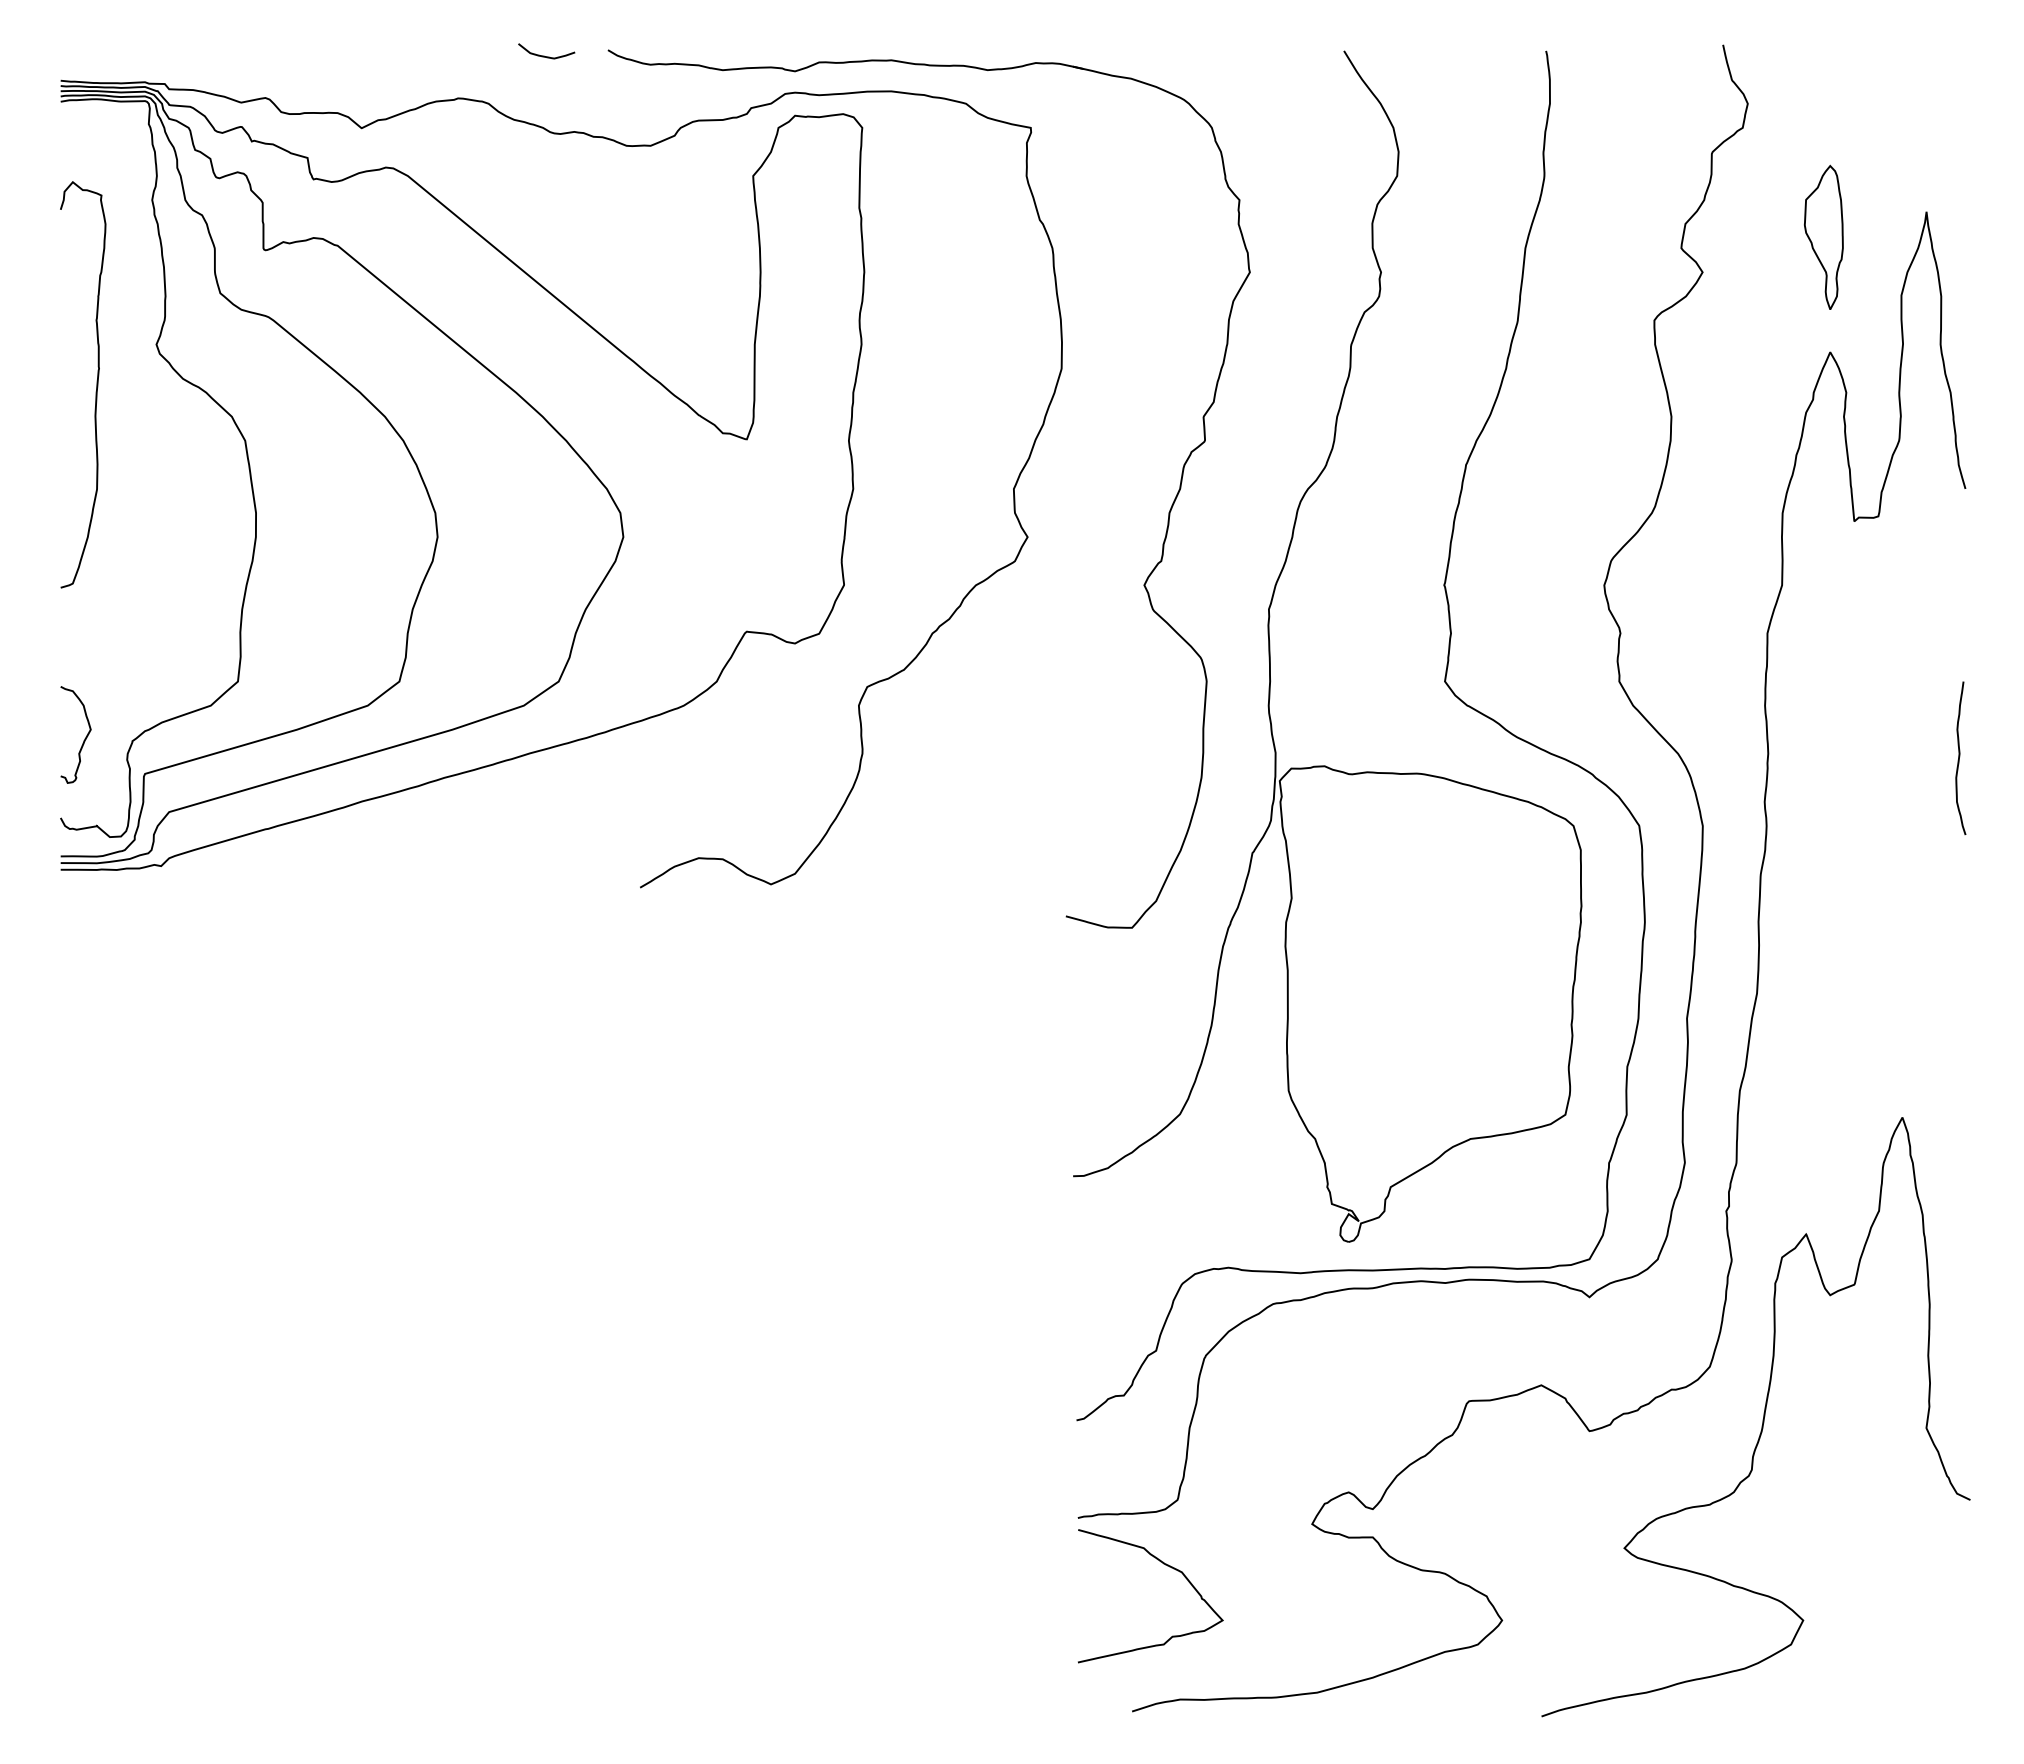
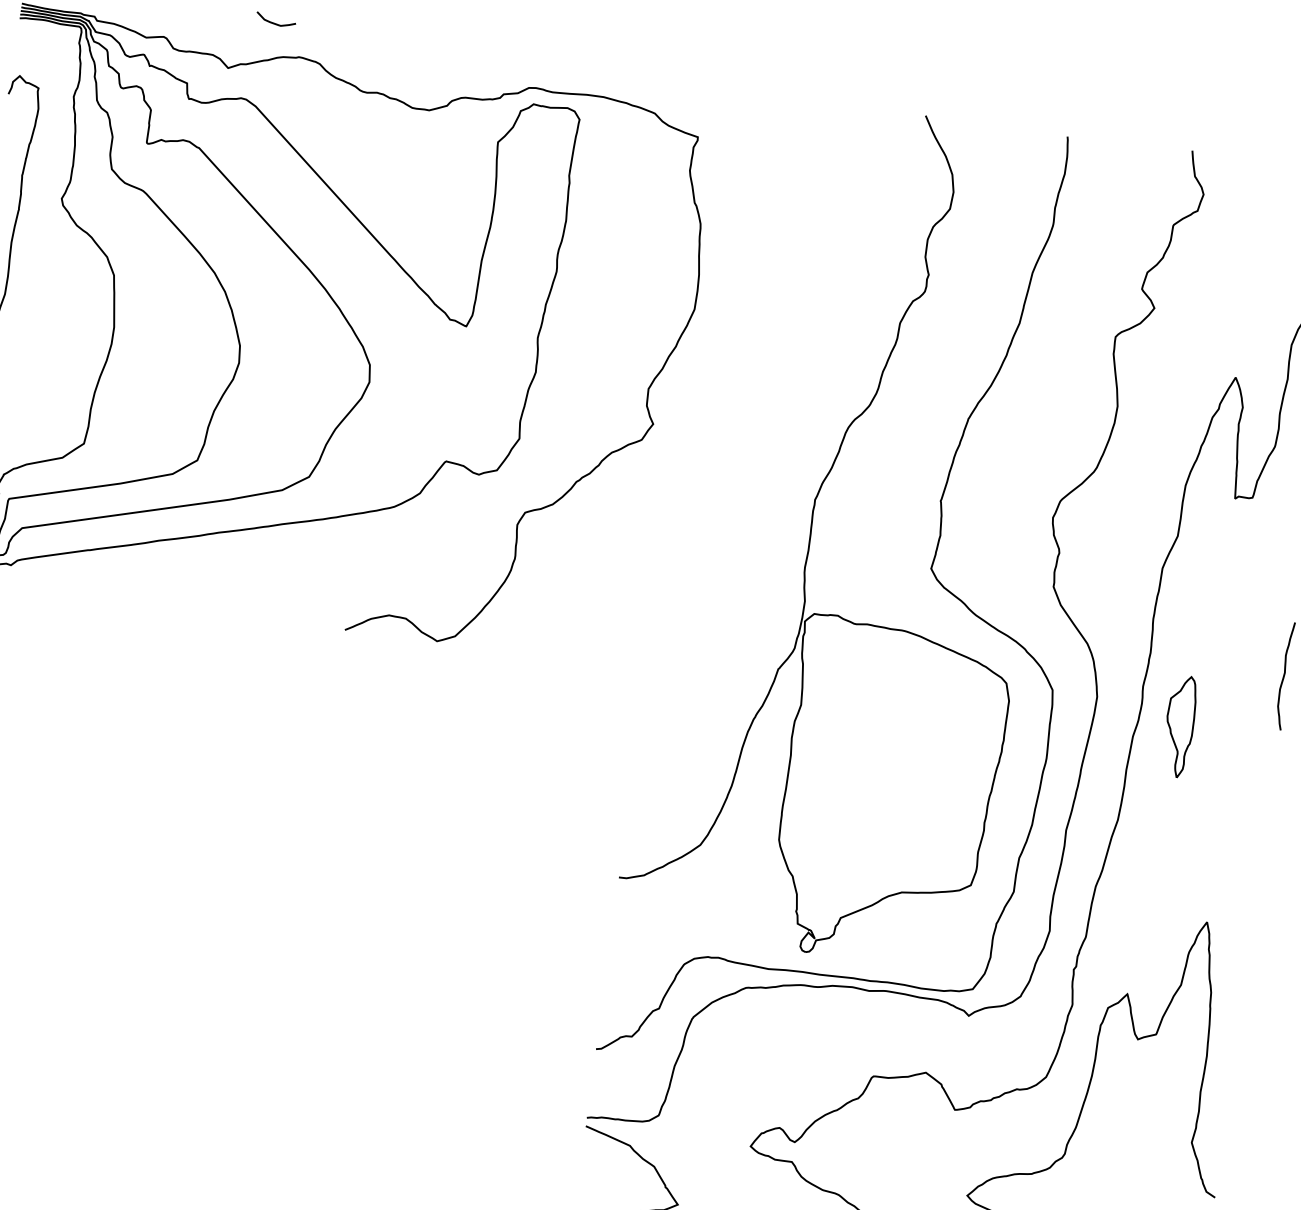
curve: (544, 55) -> (274, 22), moved
part: (1823, 236) -> (1179, 725), moved
part: (1143, 584) -> (729, 469), removed

